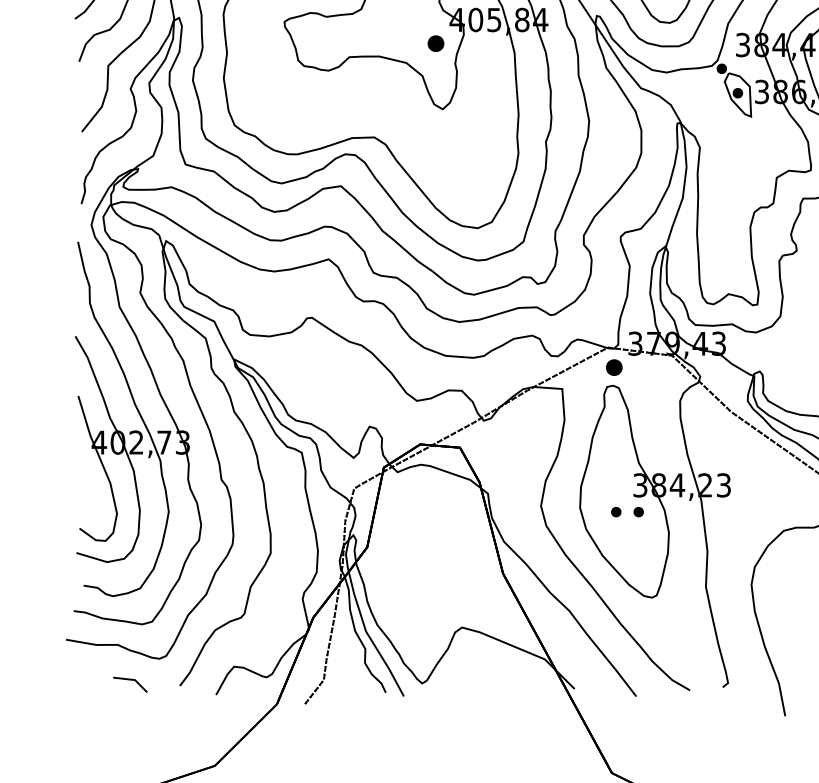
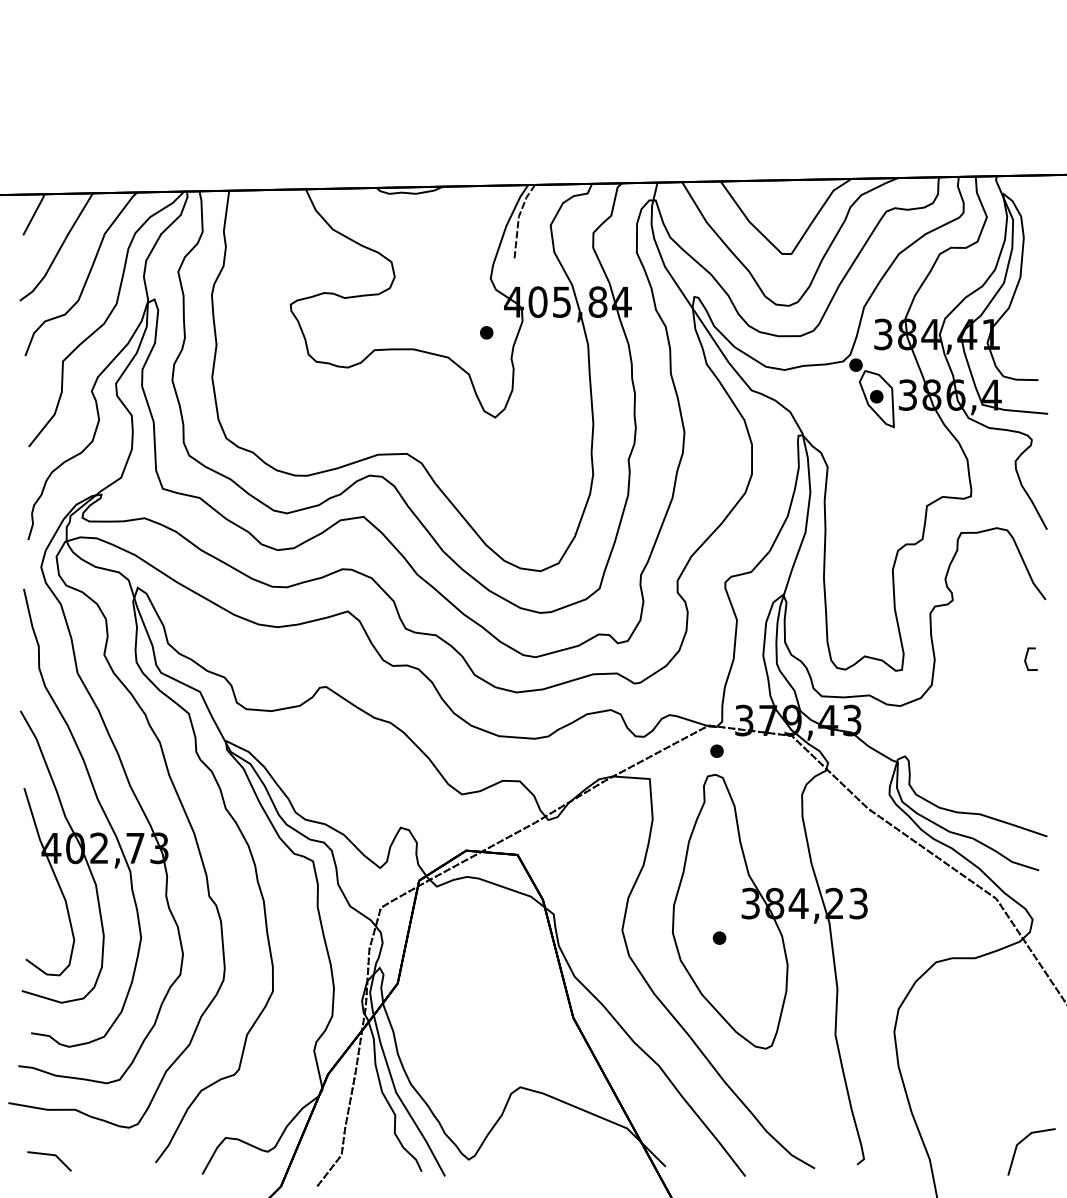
part: (435, 43) -> (486, 332), size x0.62
part: (613, 366) -> (716, 750), size x0.62
part: (638, 511) -> (748, 937), removed
line: (130, 680) -> (49, 1155), moved

